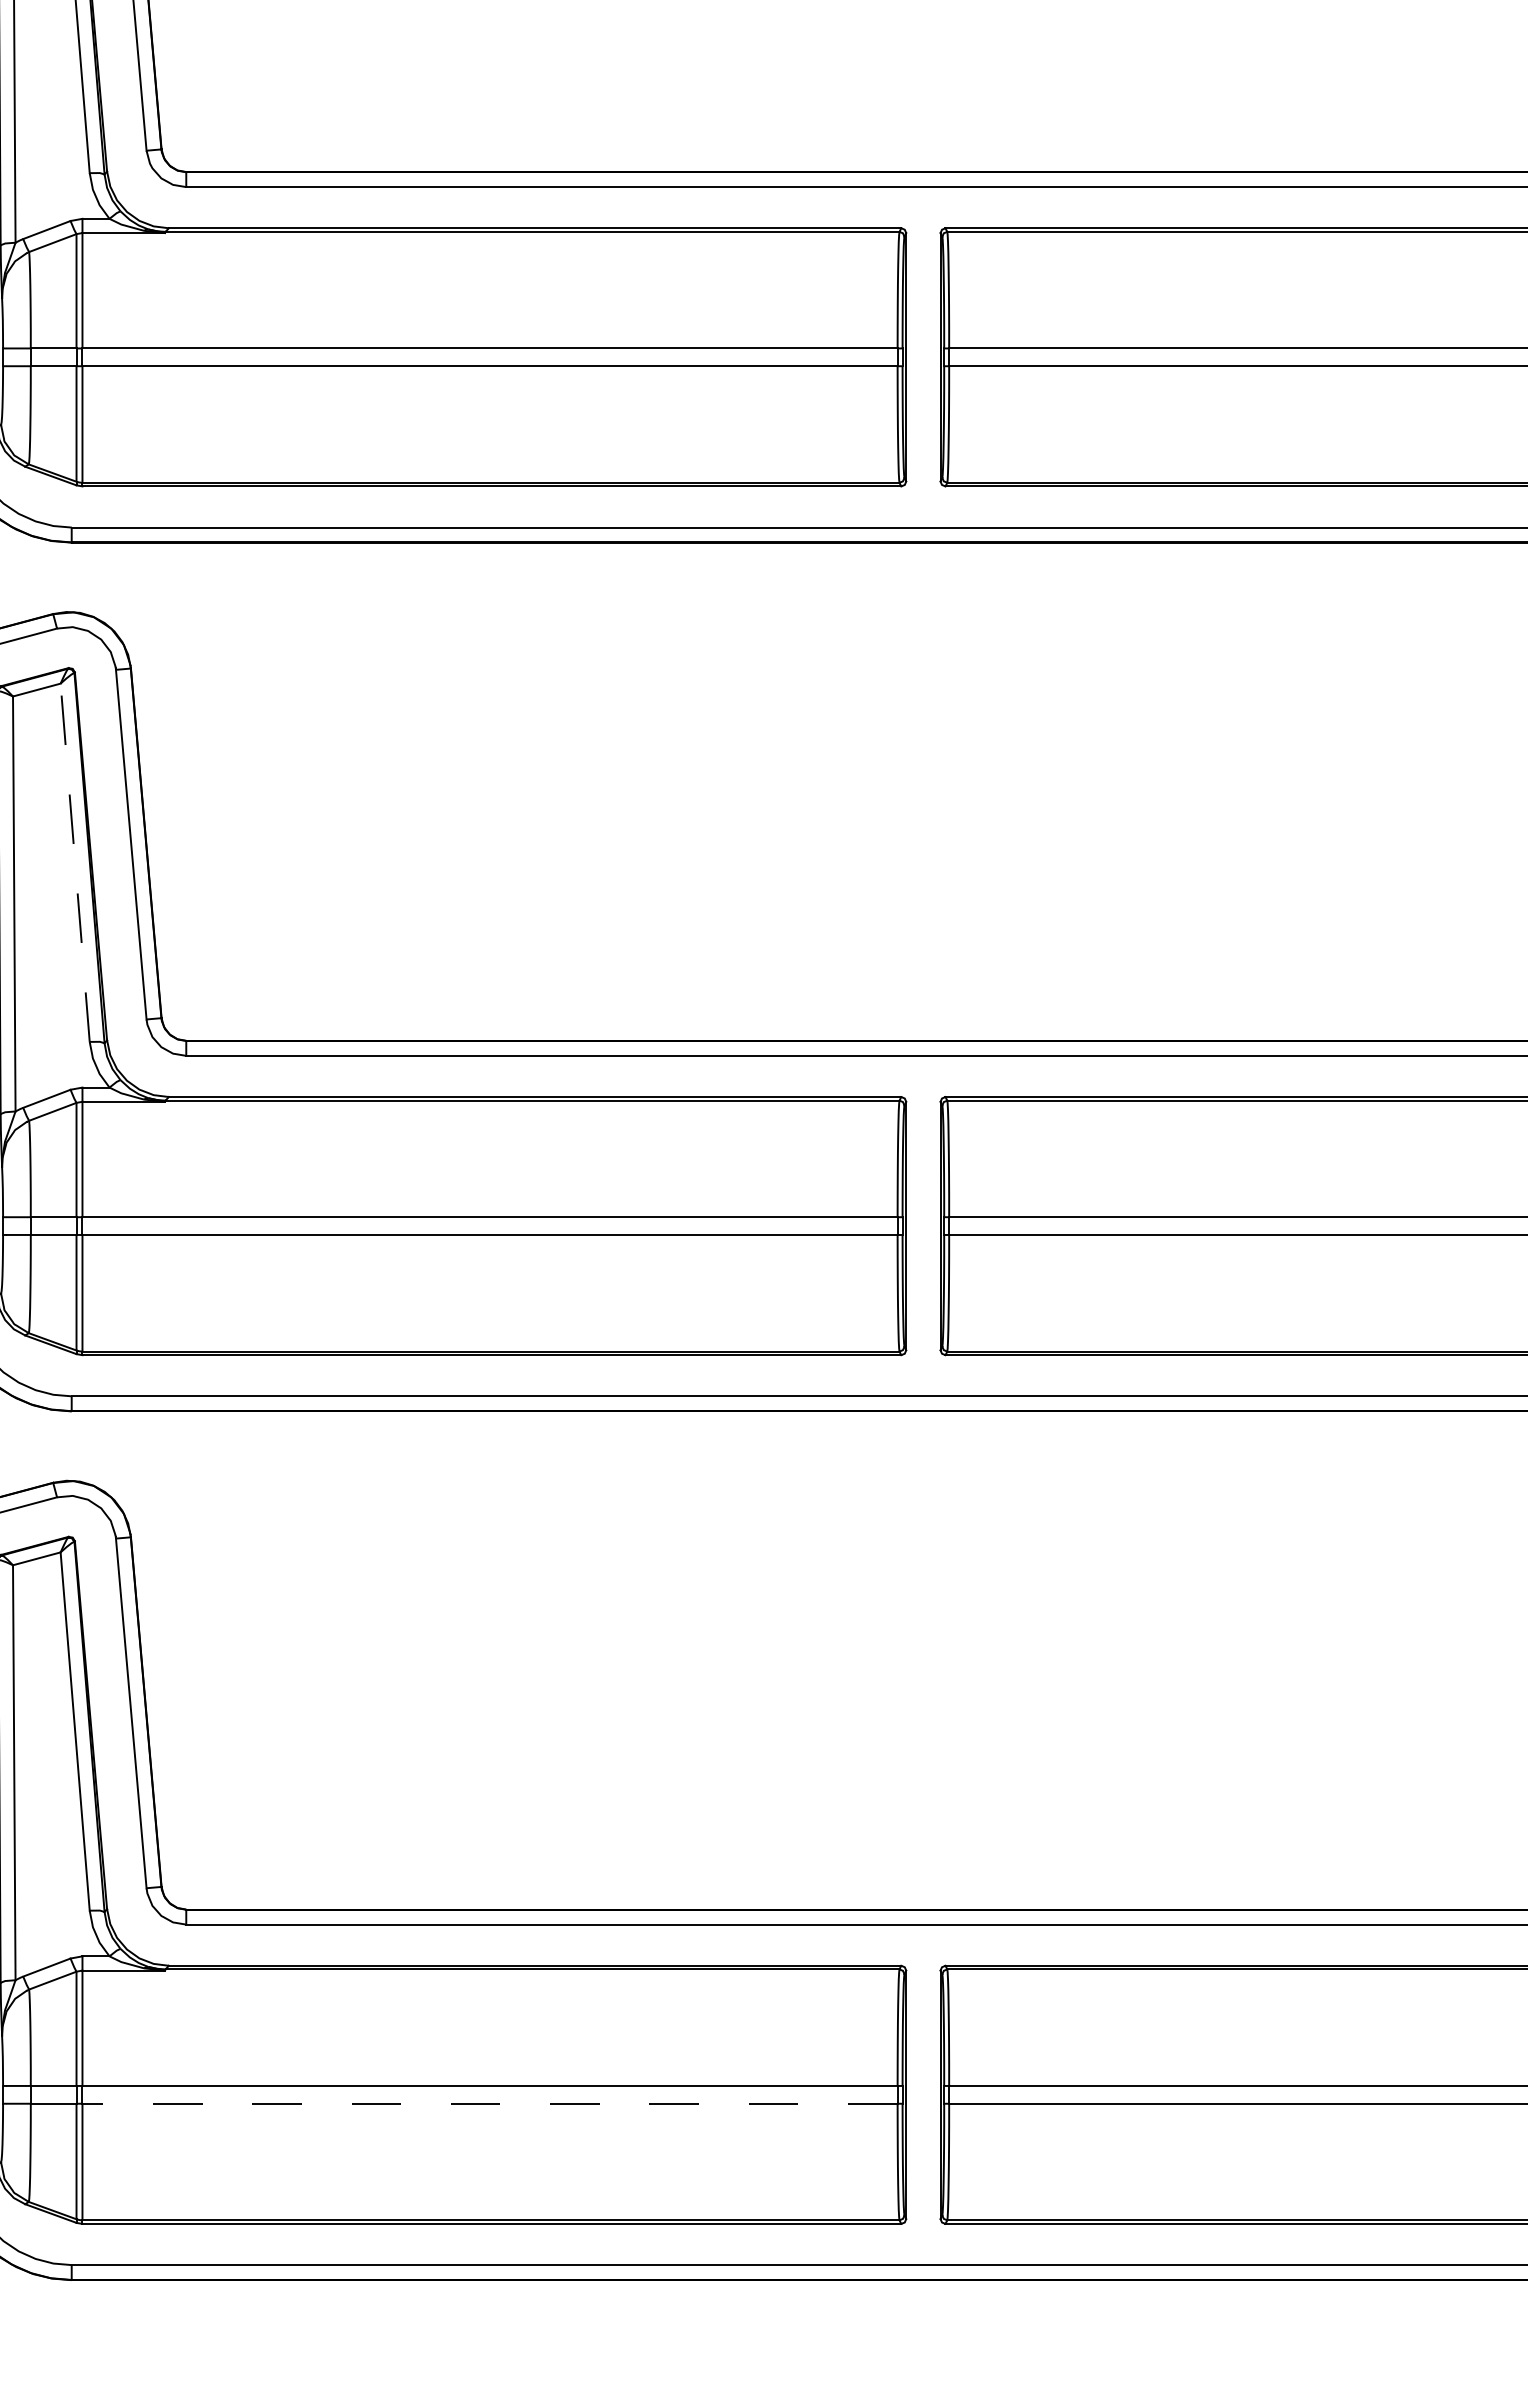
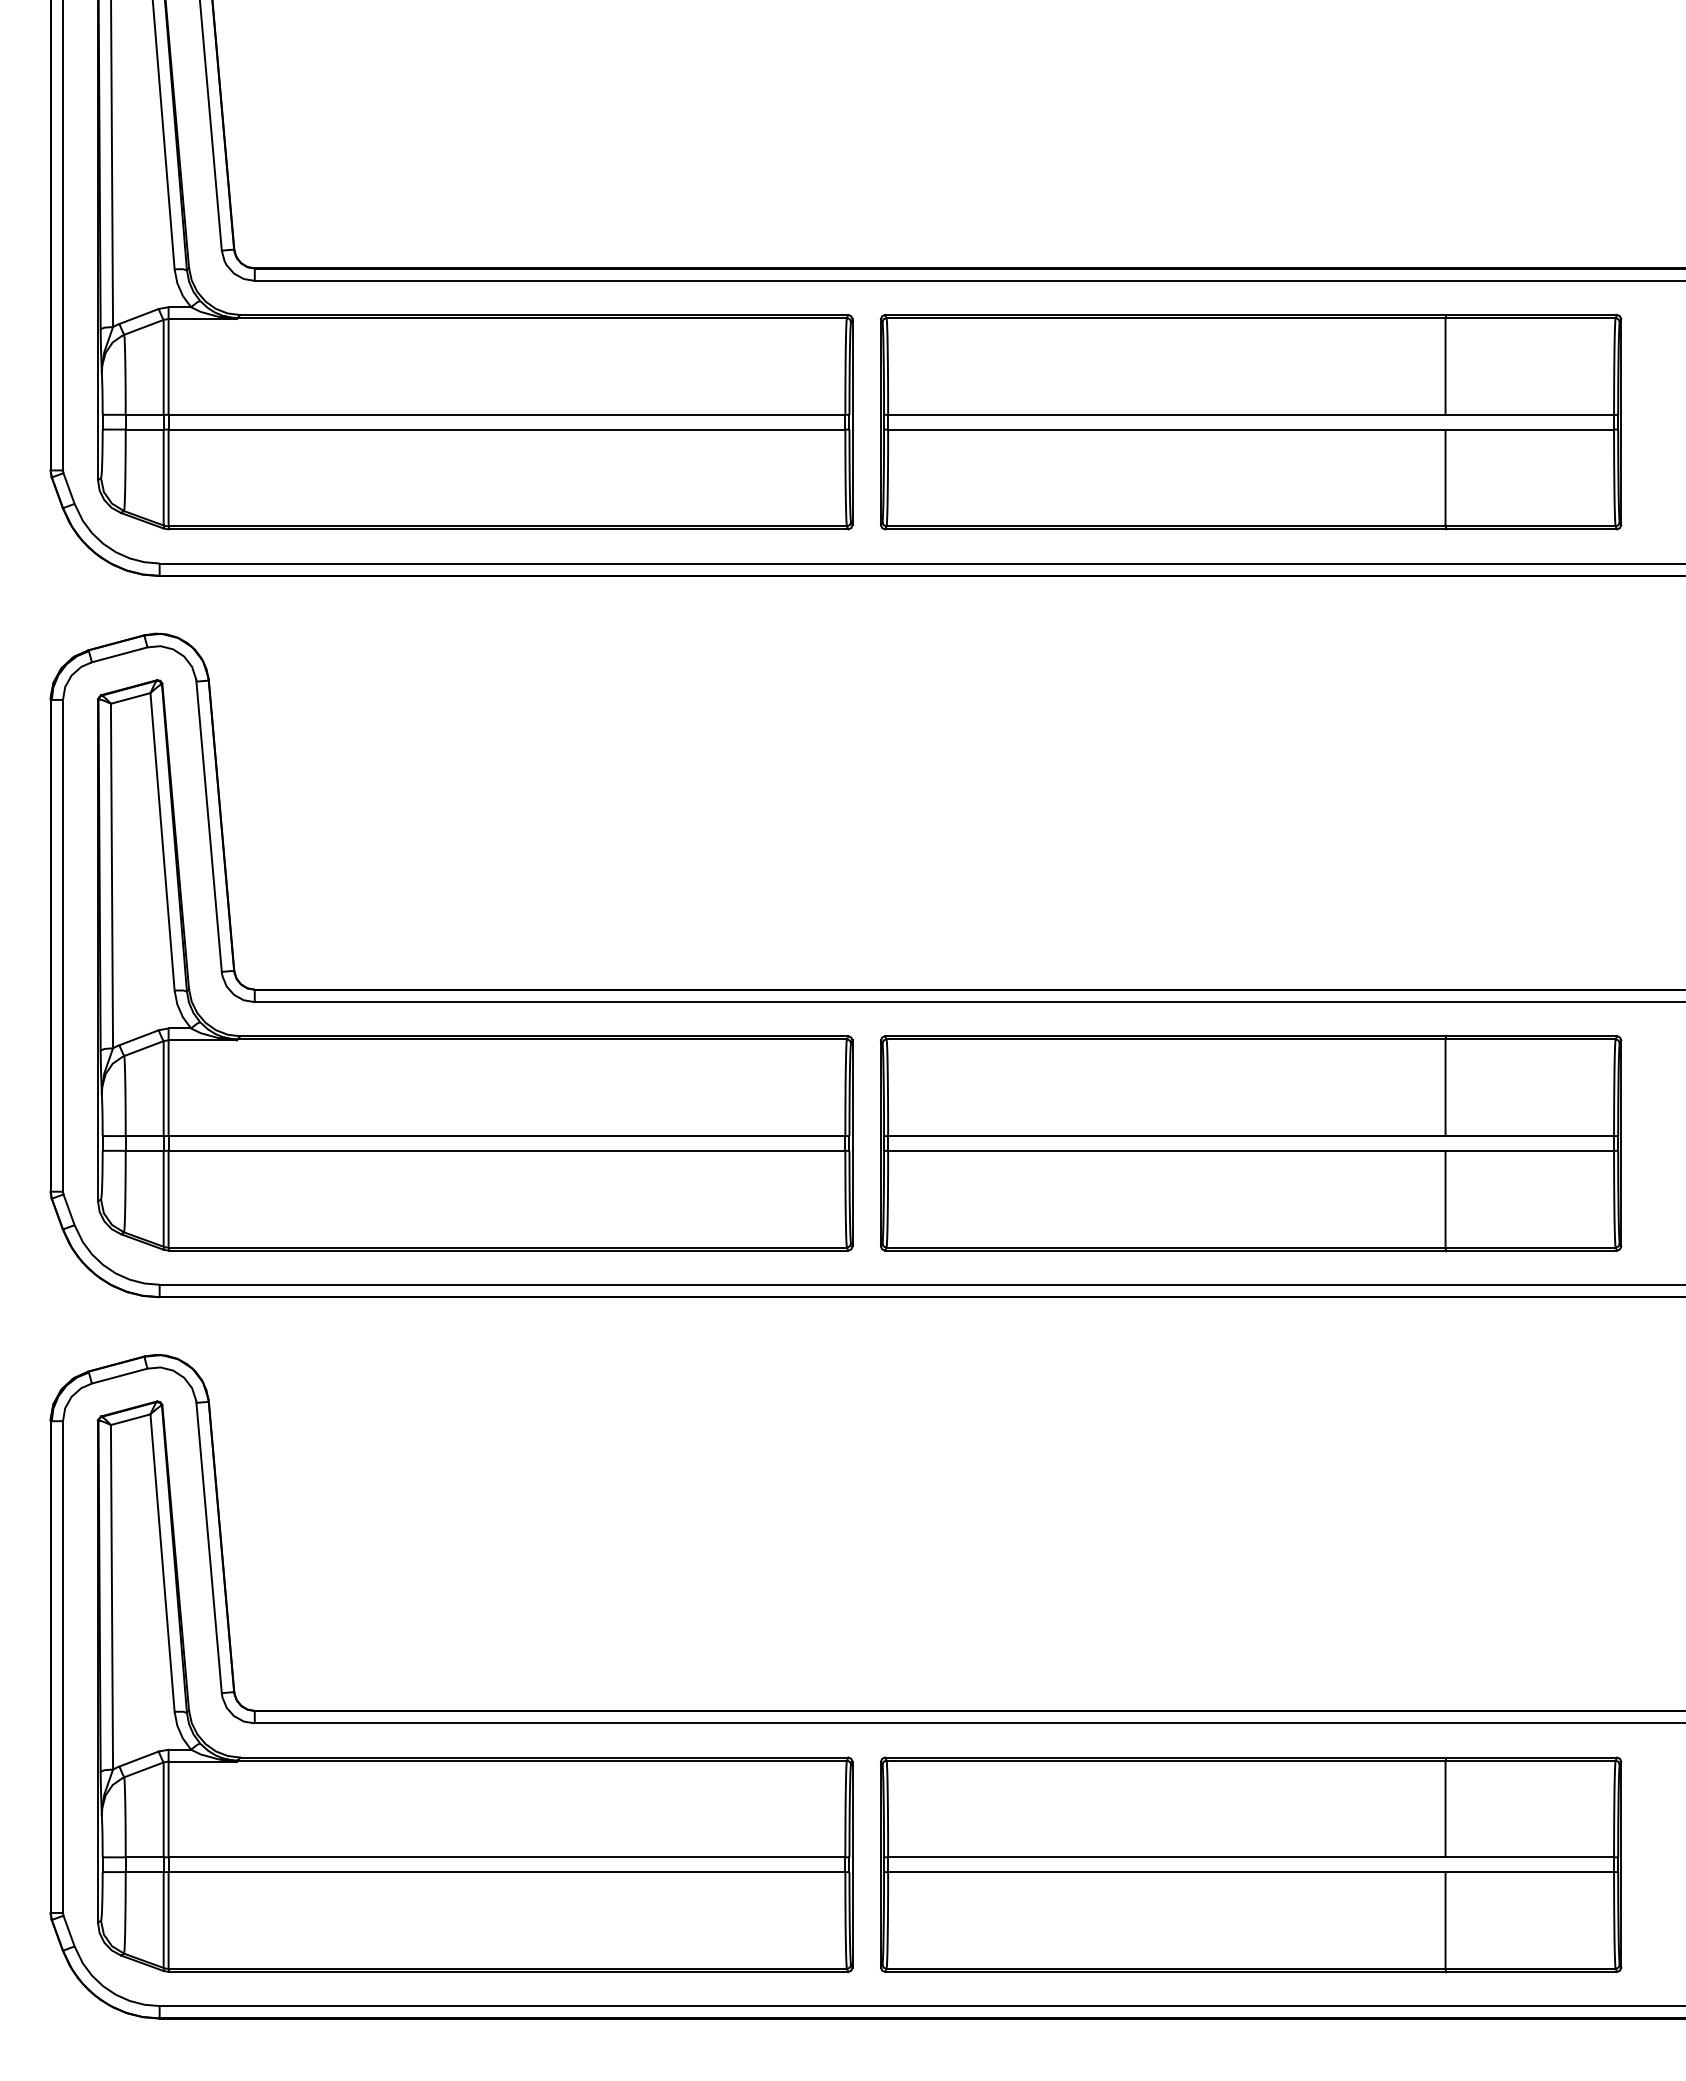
line: (75, 862) -> (162, 841), dashed -> solid
line: (489, 2104) -> (506, 1872), dashed -> solid

